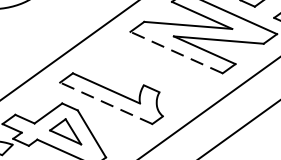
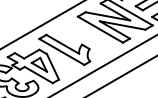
line: (176, 52) -> (100, 29), dashed -> solid
line: (105, 102) -> (61, 51), dashed -> solid

